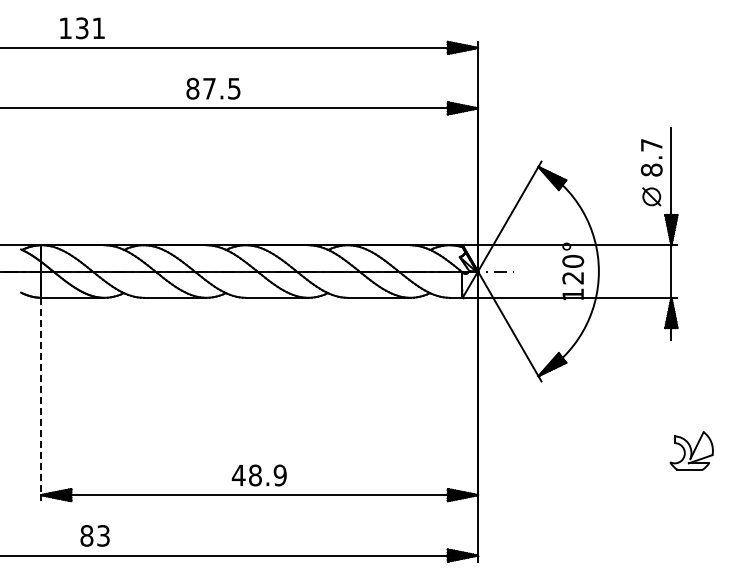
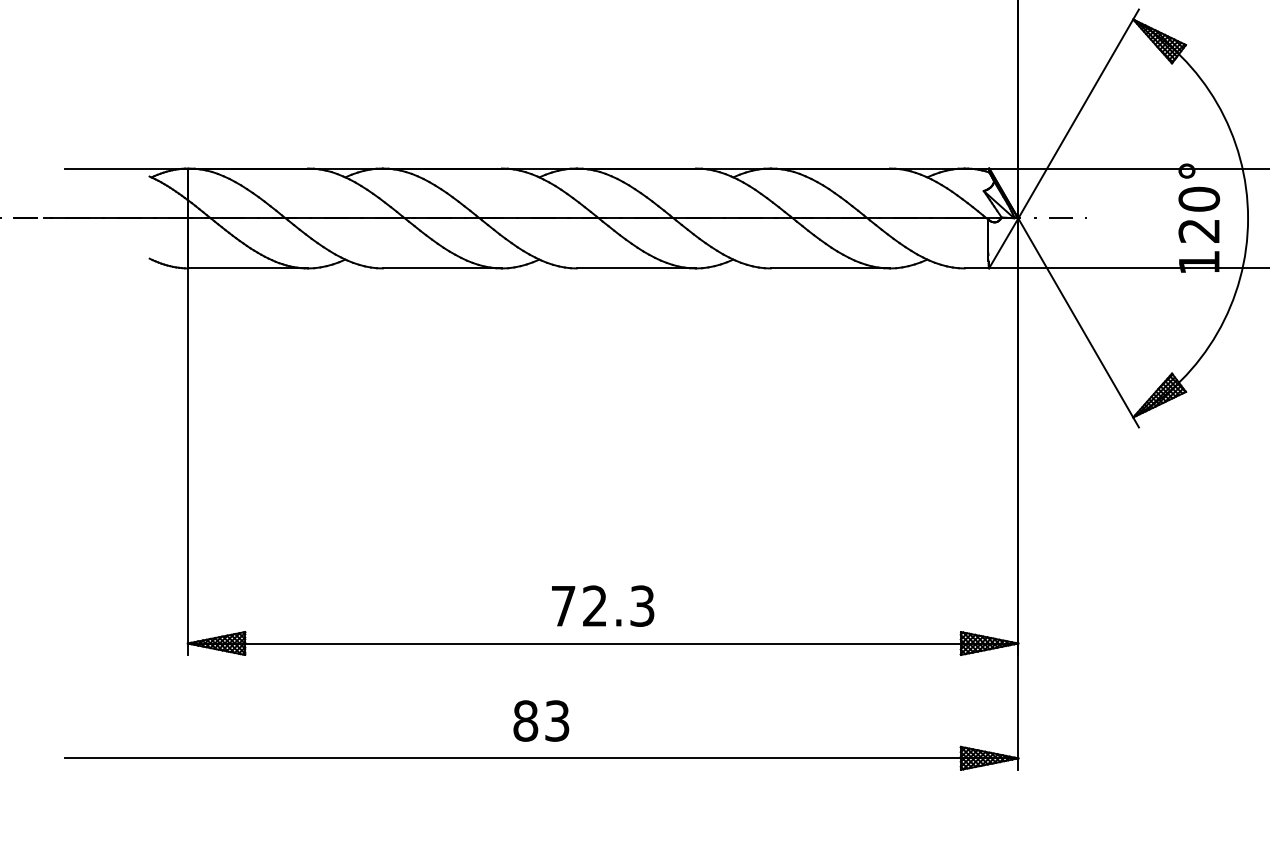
line: (41, 399) -> (188, 461), dashed -> solid
text: (258, 475) -> (600, 606), 48.9 -> 72.3
text: (94, 535) -> (540, 720), moved

